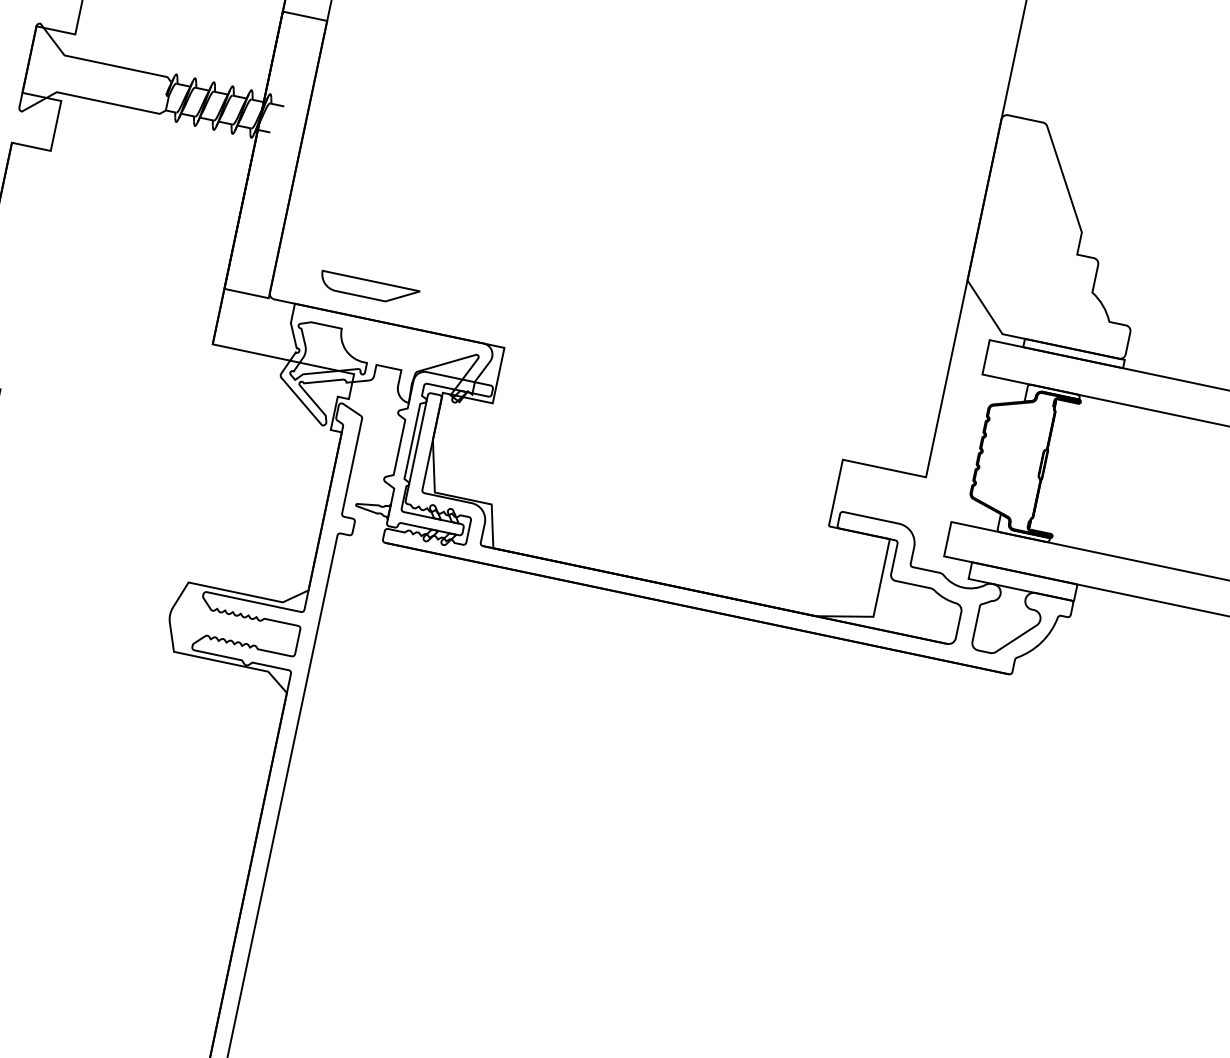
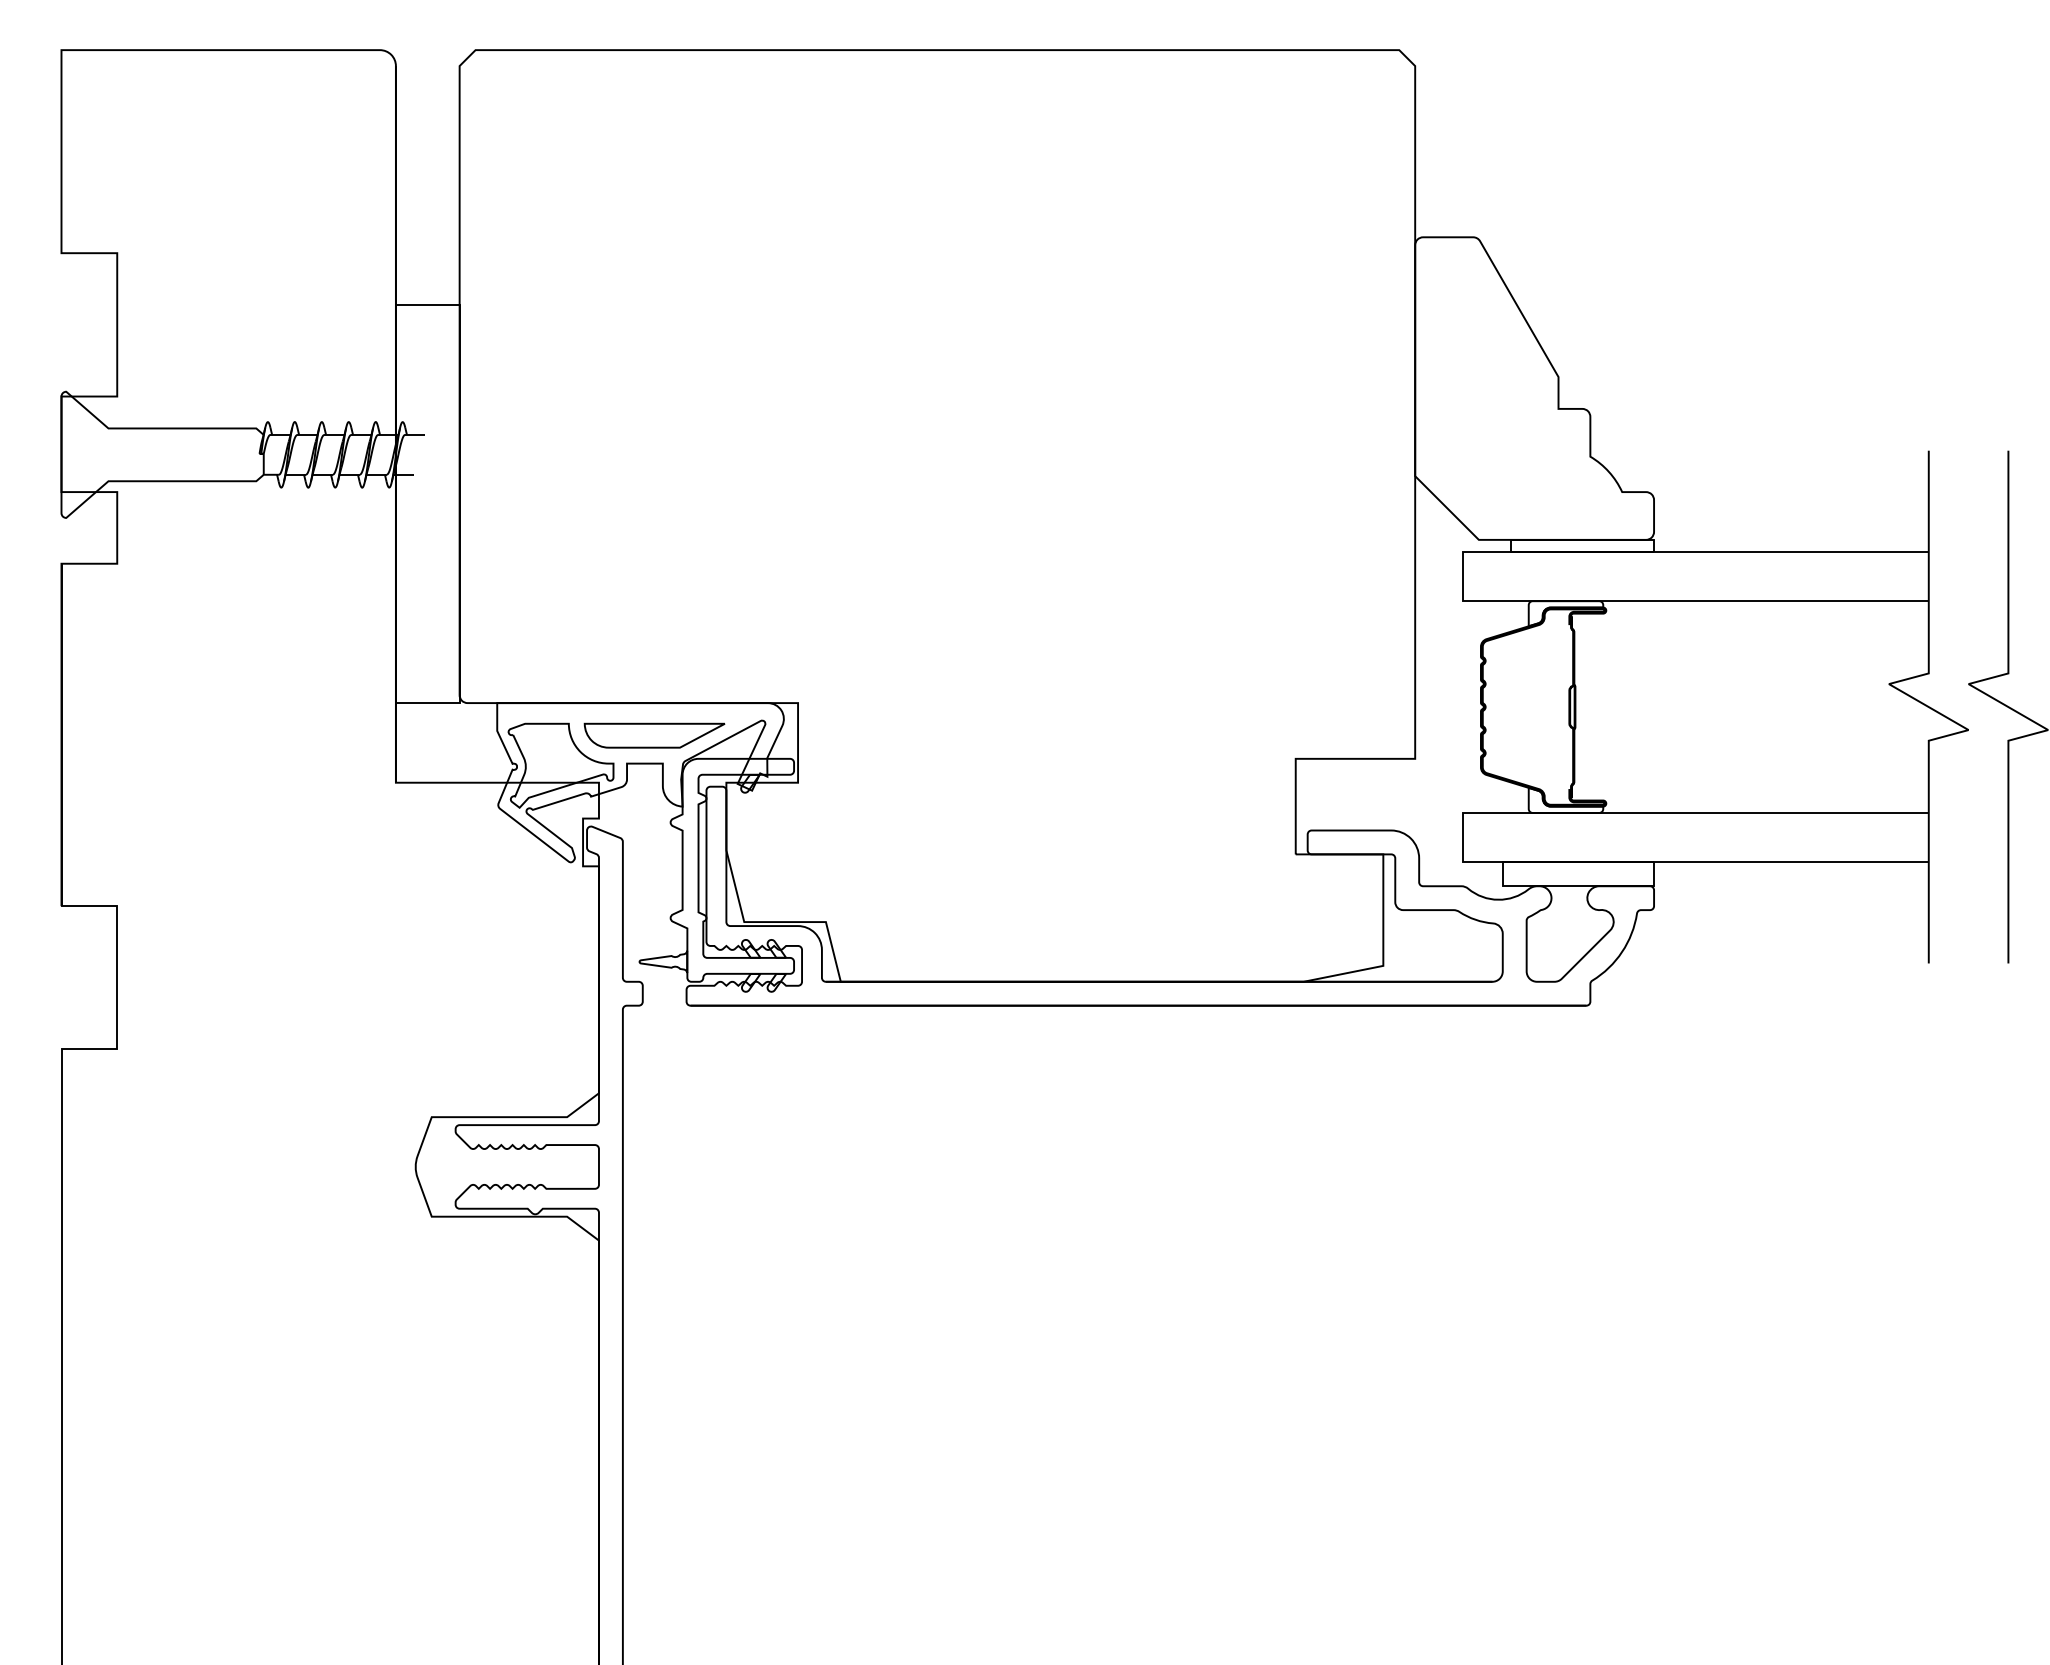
part: (369, 289) -> (654, 735), moved

